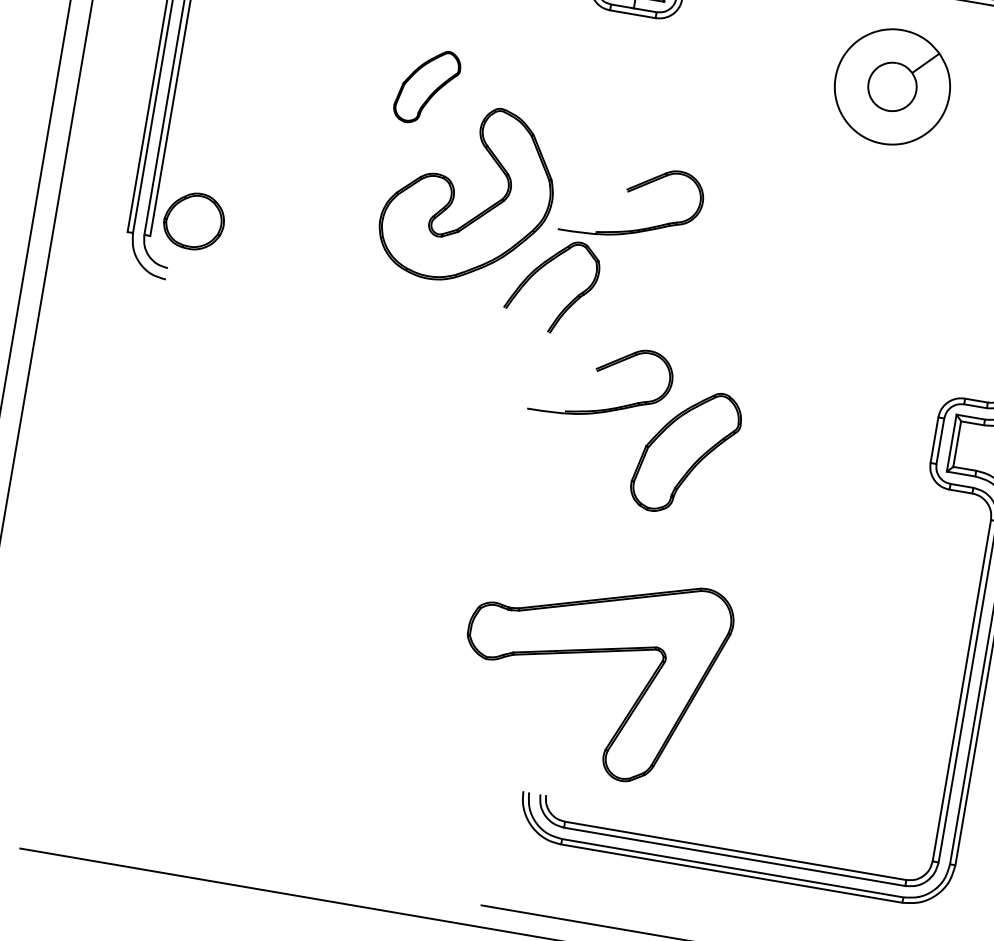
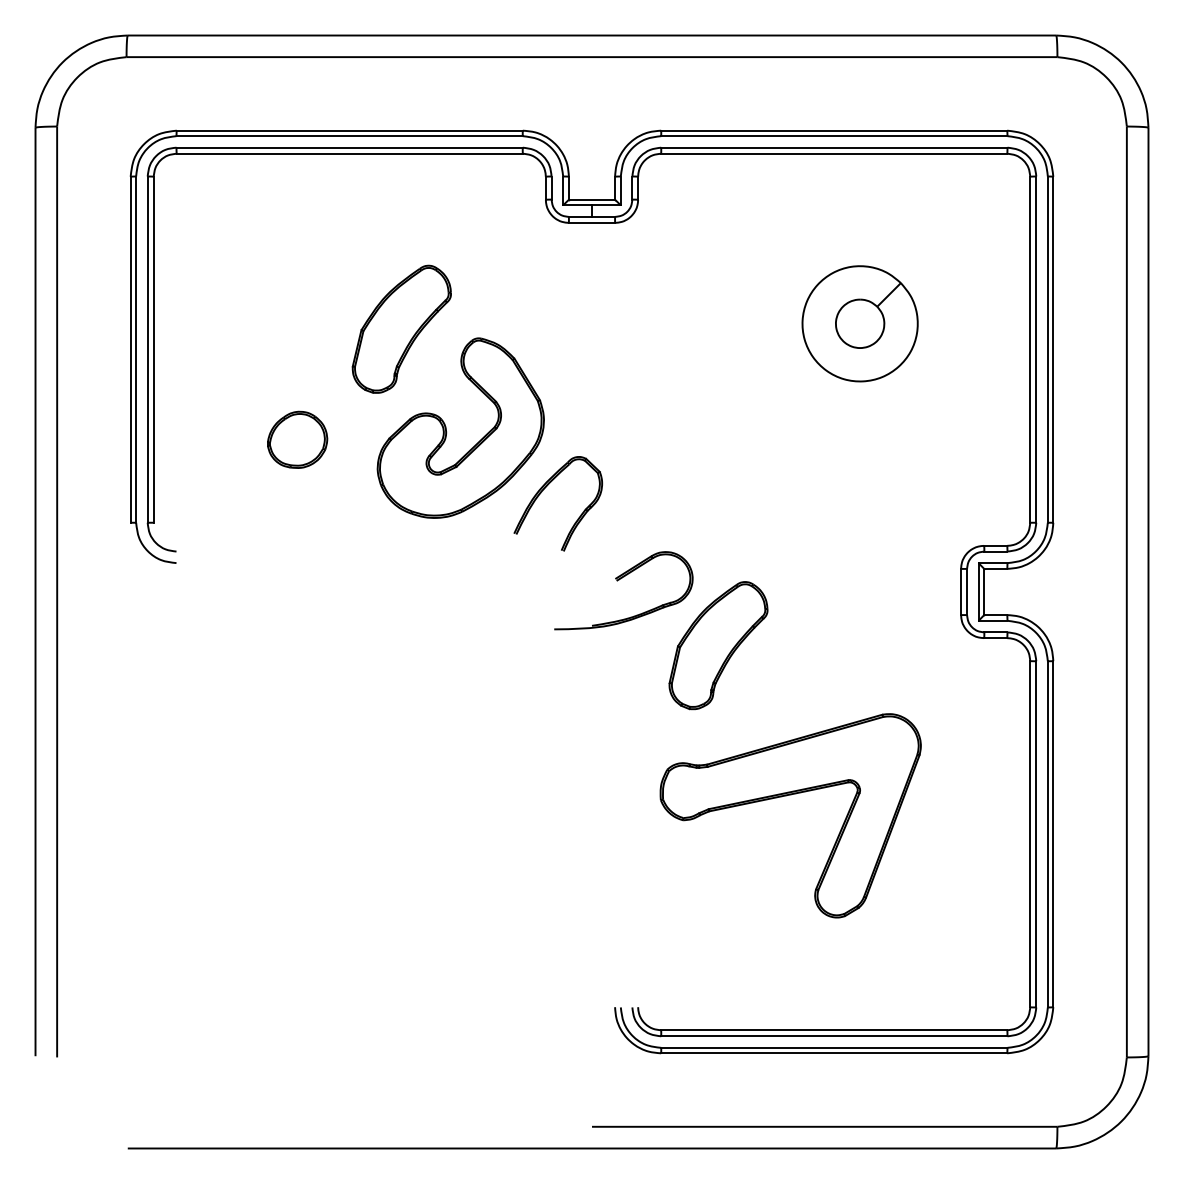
part: (427, 86) -> (401, 328), size x1.67
part: (891, 86) -> (859, 323), moved
part: (630, 191) -> (619, 398), removed
part: (194, 220) -> (297, 439), moved
part: (592, 653) -> (786, 796), moved

